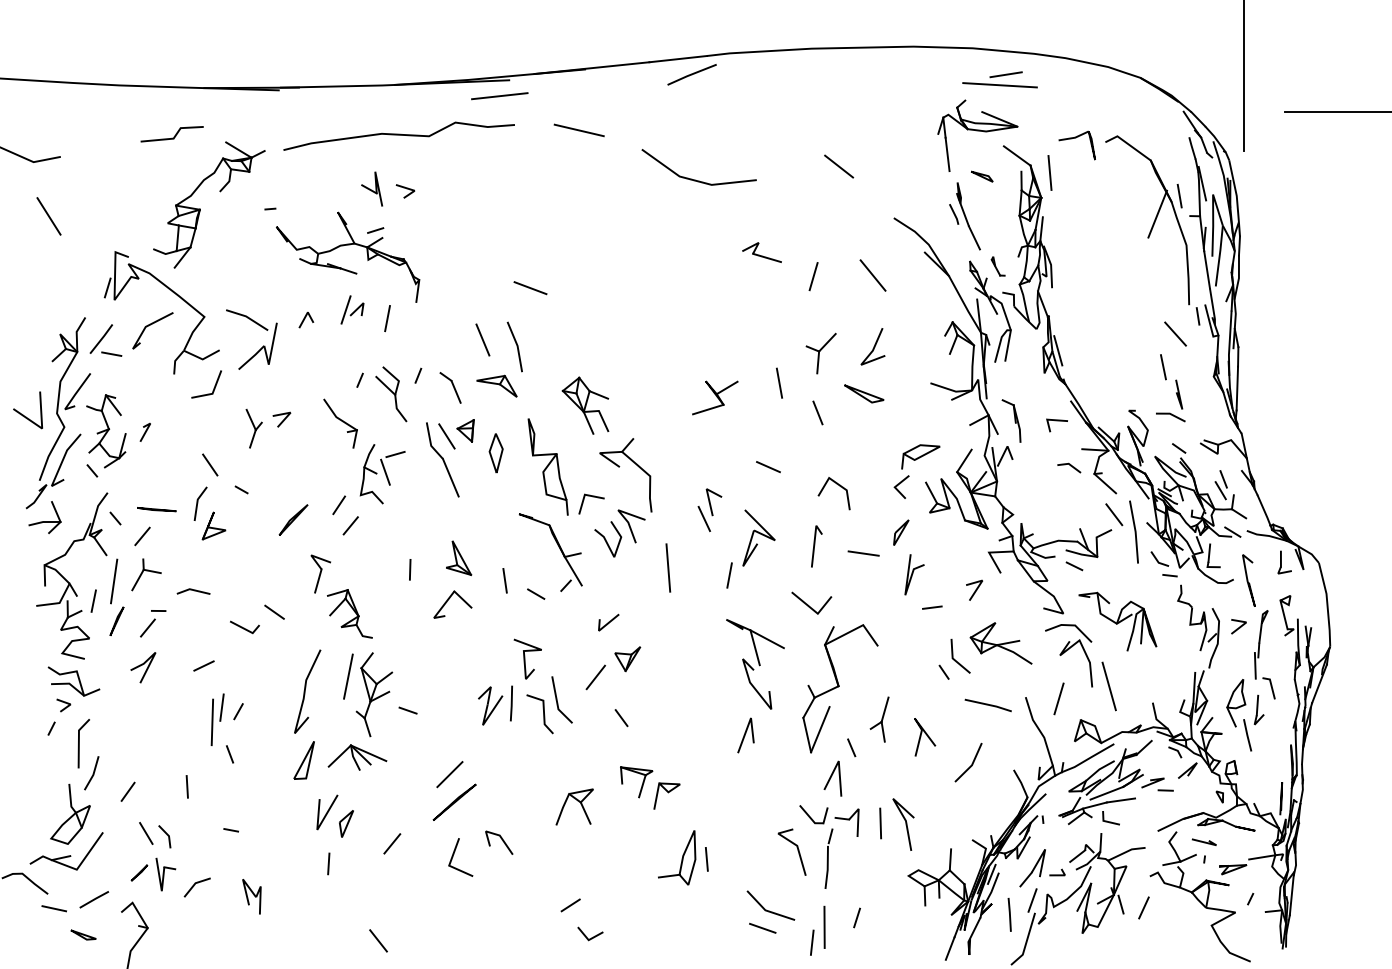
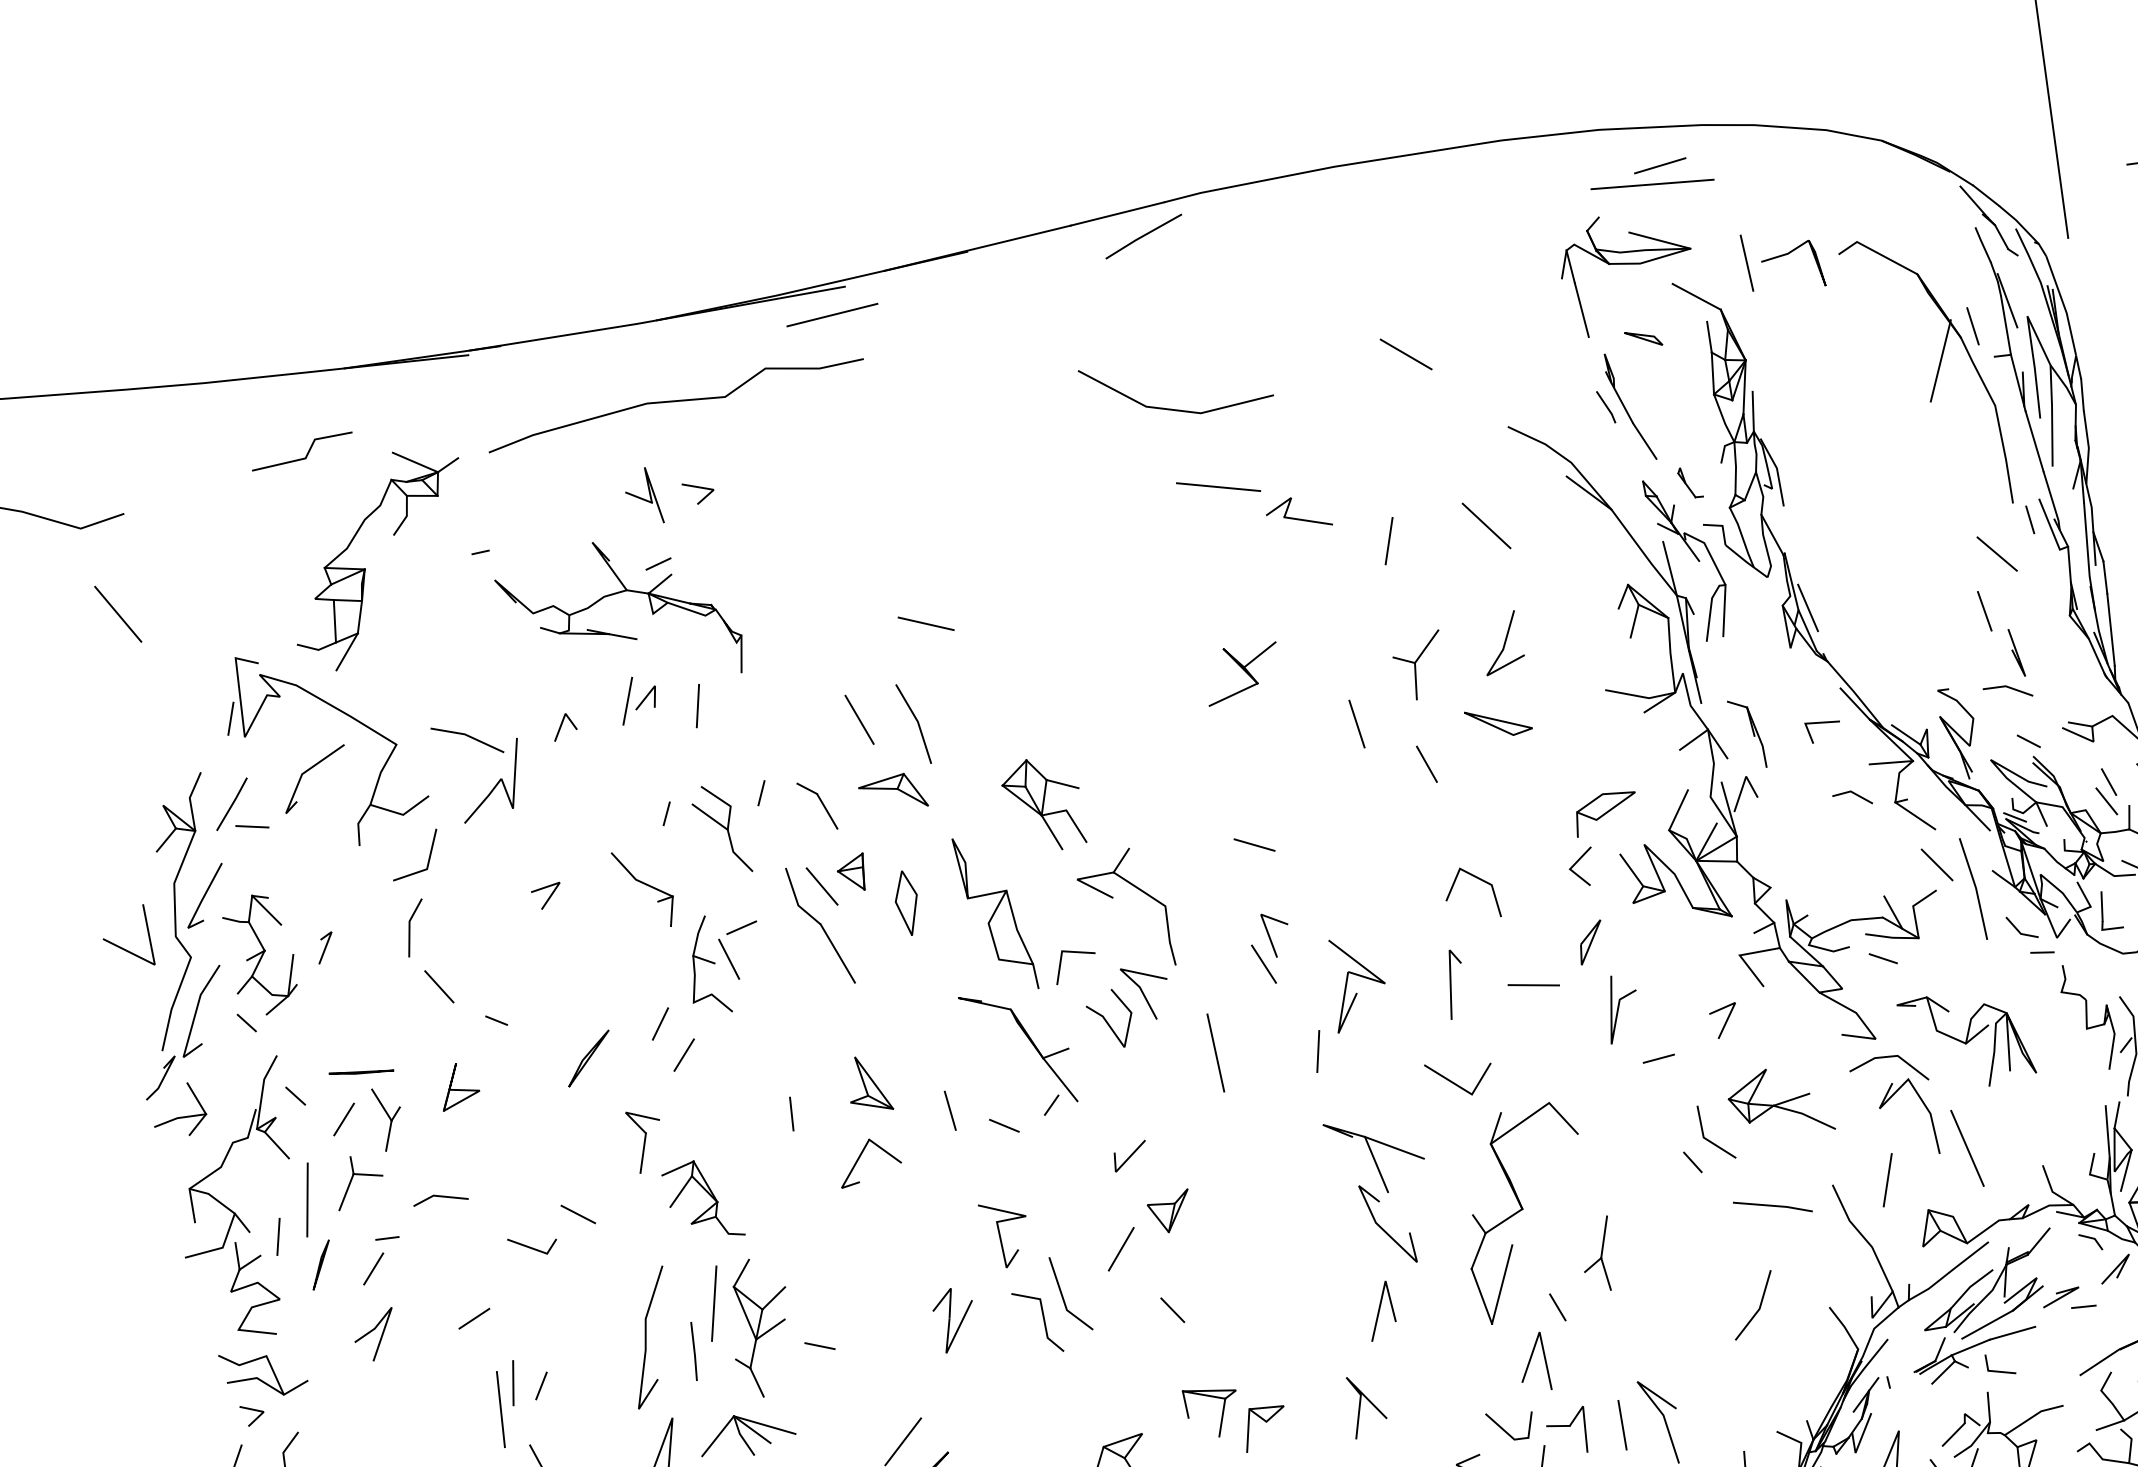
line: (578, 130) -> (1217, 487), moved
line: (1049, 172) -> (1746, 262), moved
part: (715, 397) -> (1242, 673), moved
part: (253, 428) -> (387, 1118), moved
line: (768, 467) -> (1254, 845), moved
line: (198, 503) -> (411, 927), moved
line: (511, 703) -> (694, 1351), moved
part: (925, 737) -> (1368, 1406), moved

